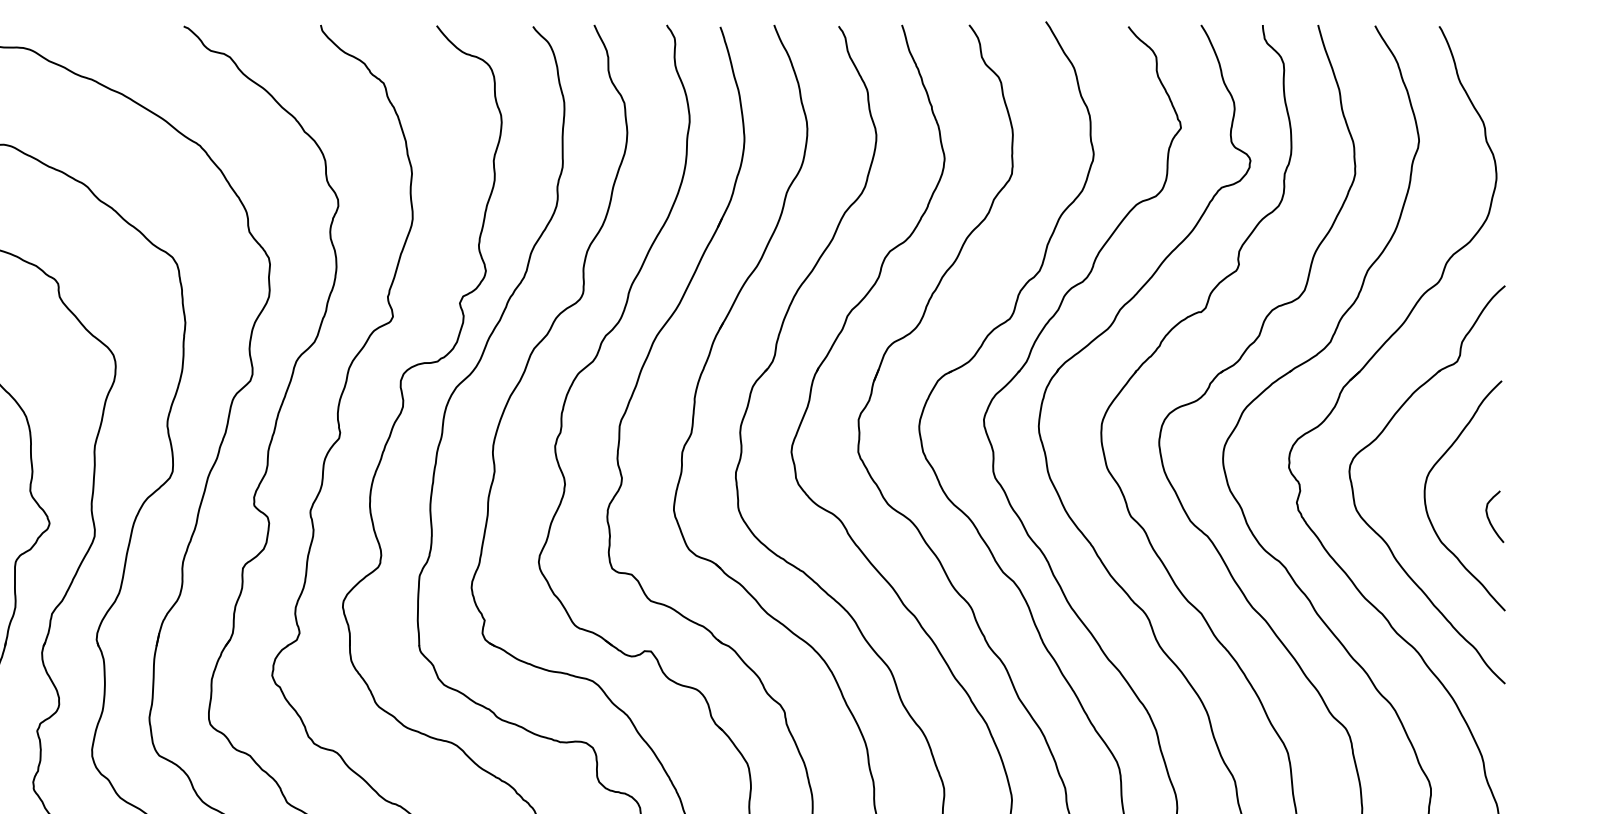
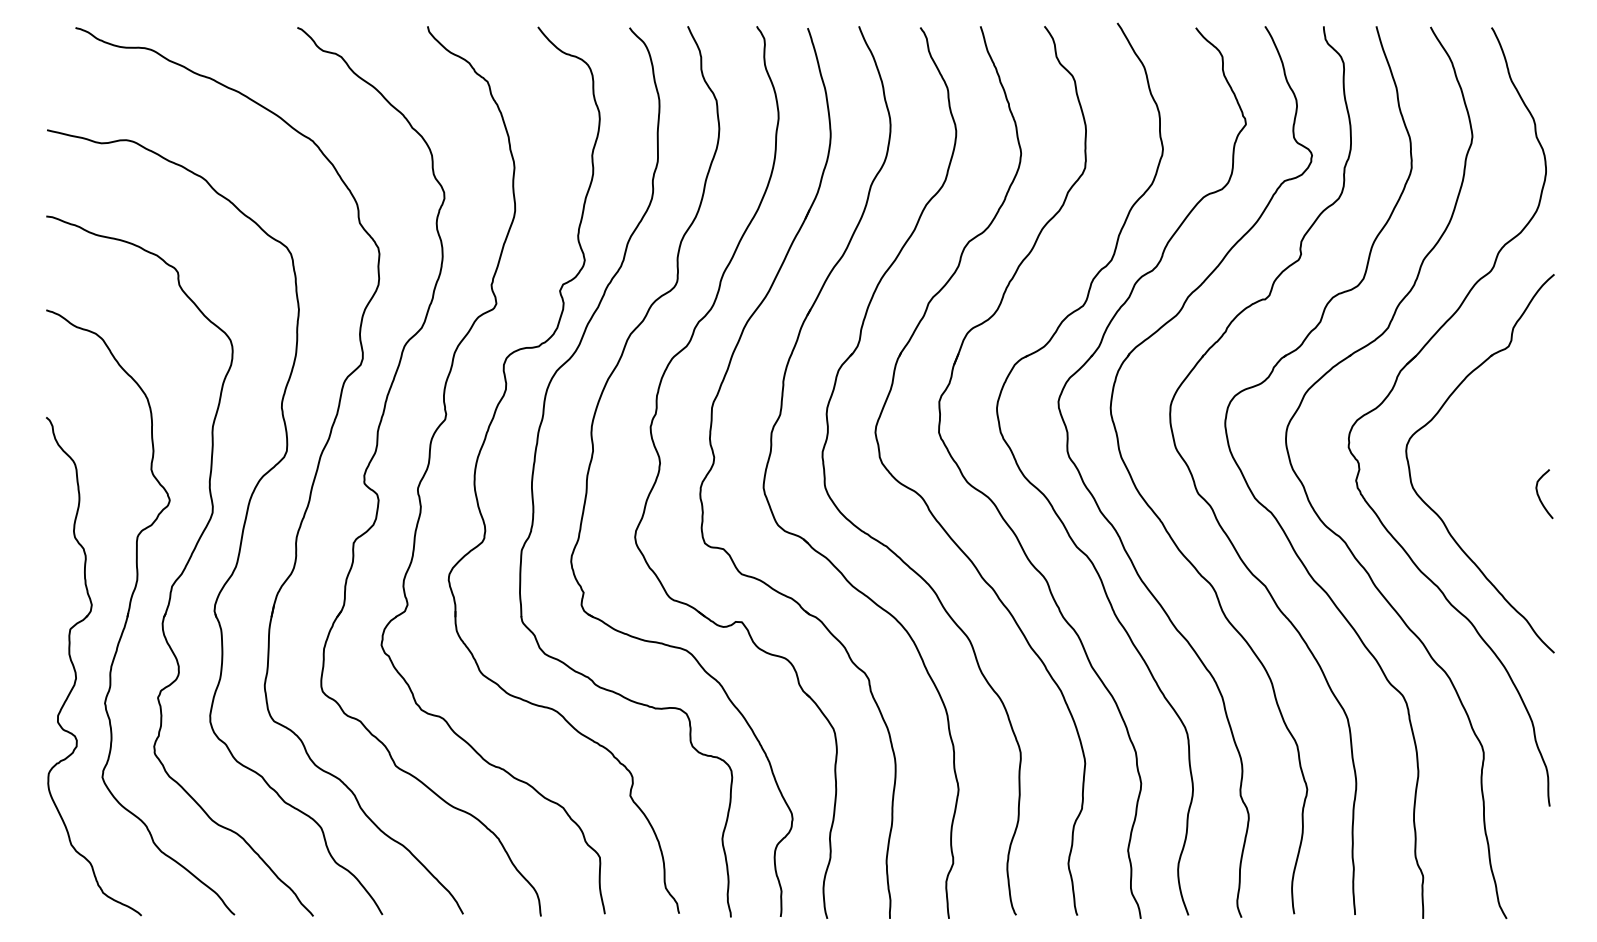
curve: (1426, 502) -> (1479, 480), removed

